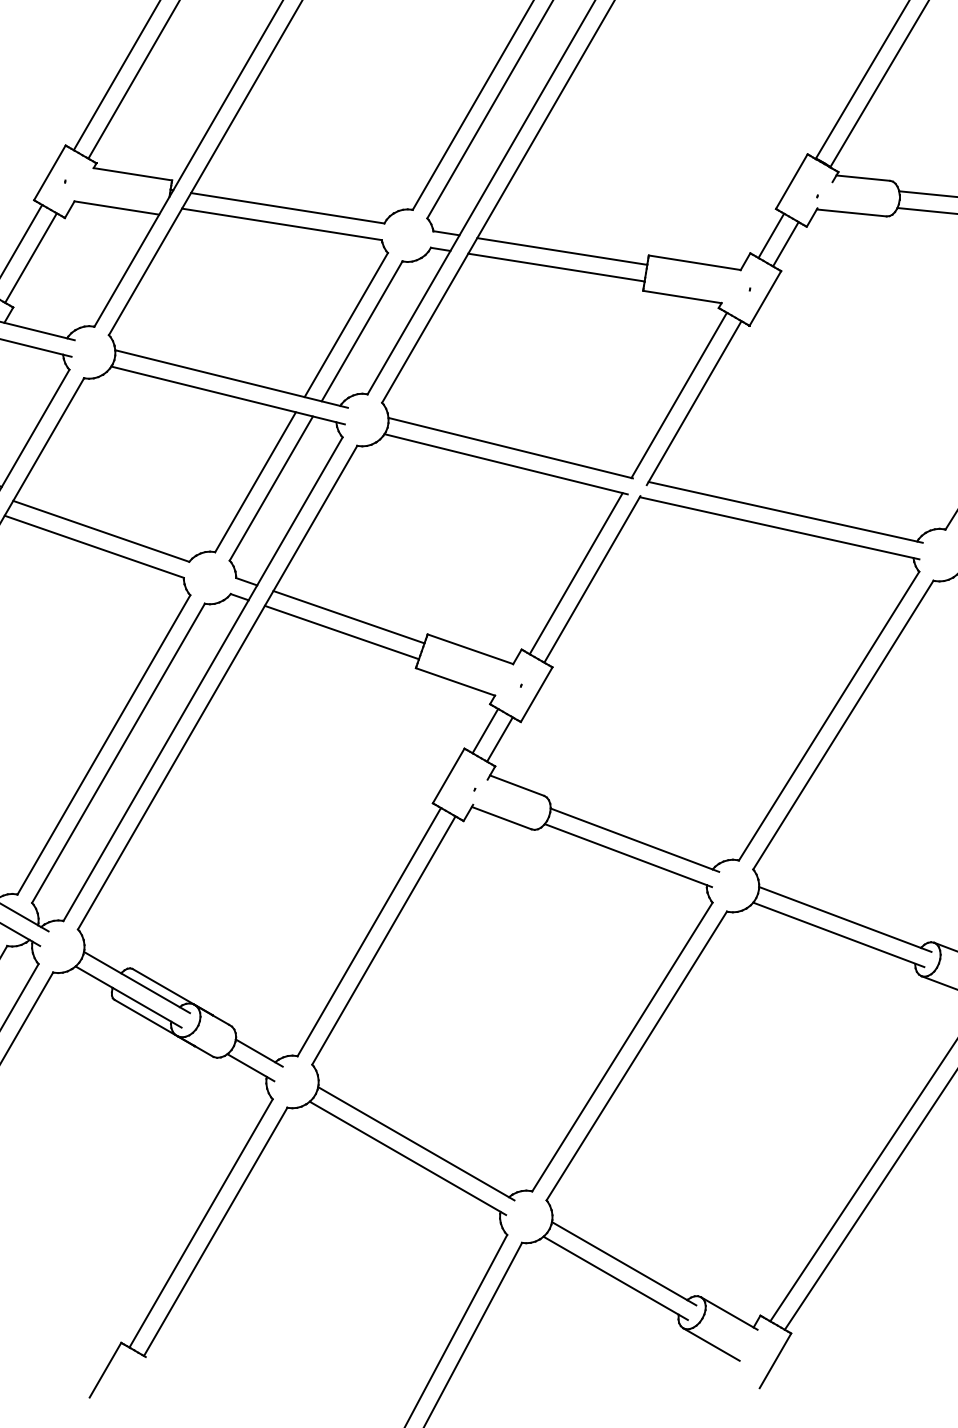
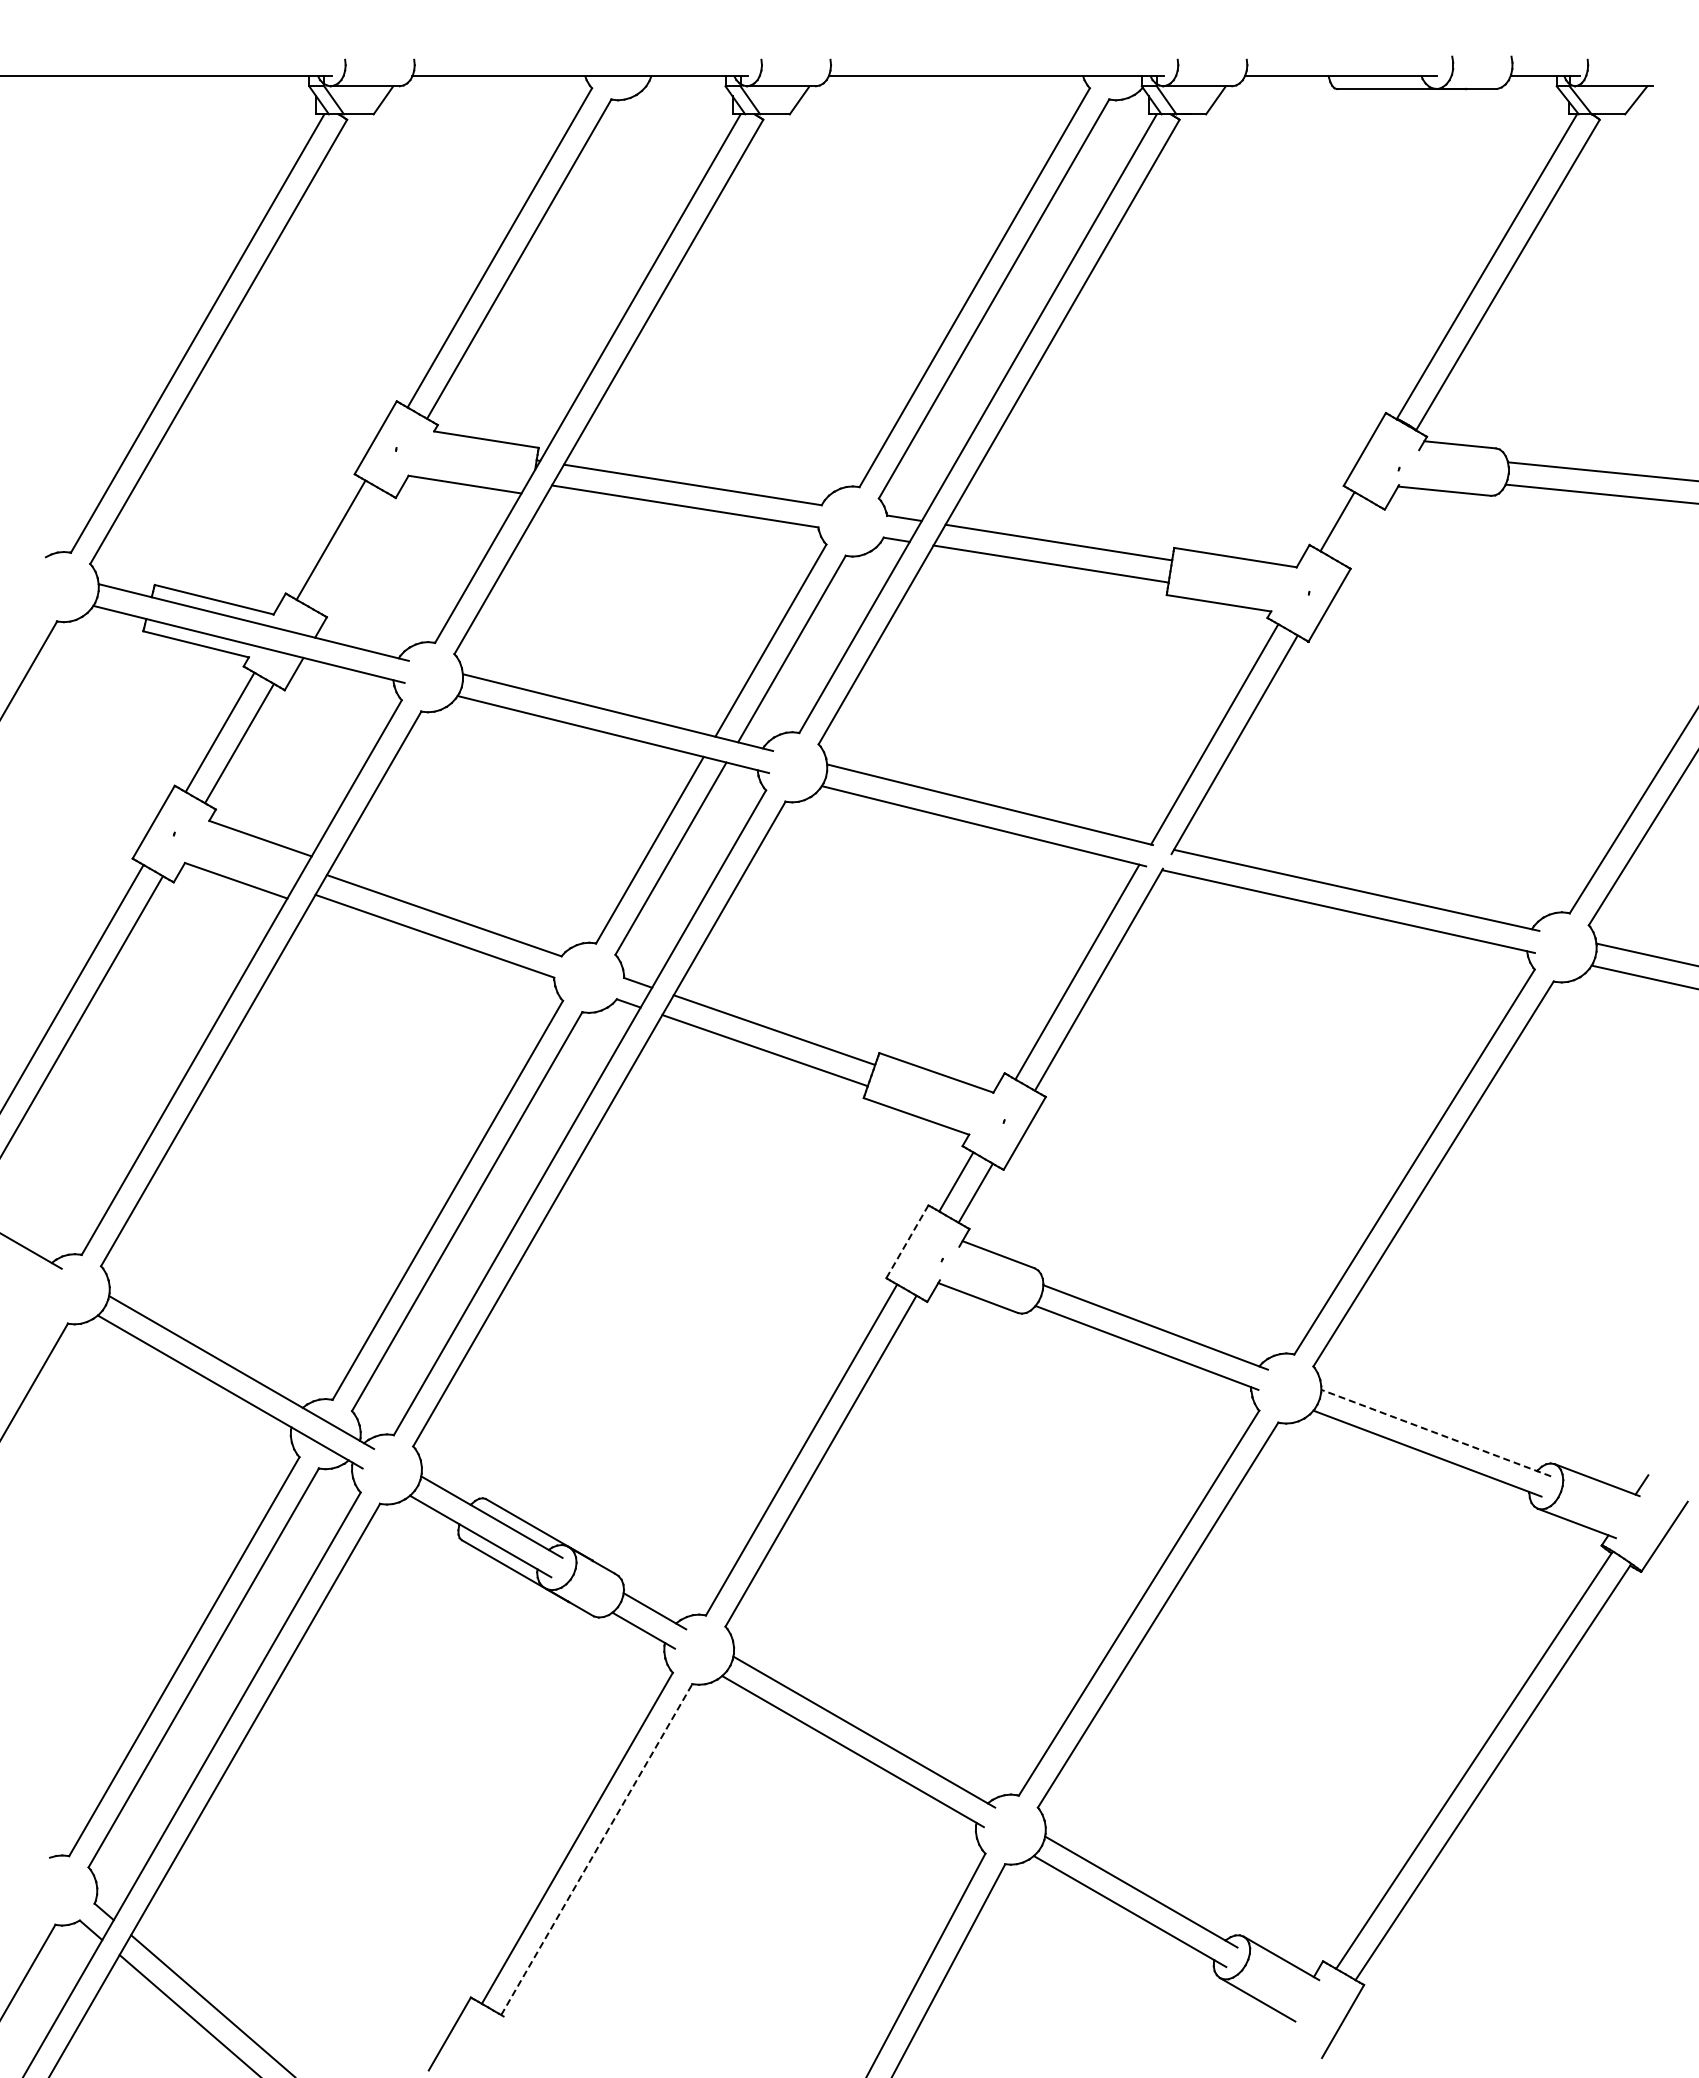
line: (785, 243) -> (1356, 532), removed
line: (30, 258) -> (350, 551), removed
line: (448, 776) -> (907, 1242), solid -> dashed
line: (845, 919) -> (1436, 1433), solid -> dashed
line: (216, 1231) -> (597, 1849), solid -> dashed

